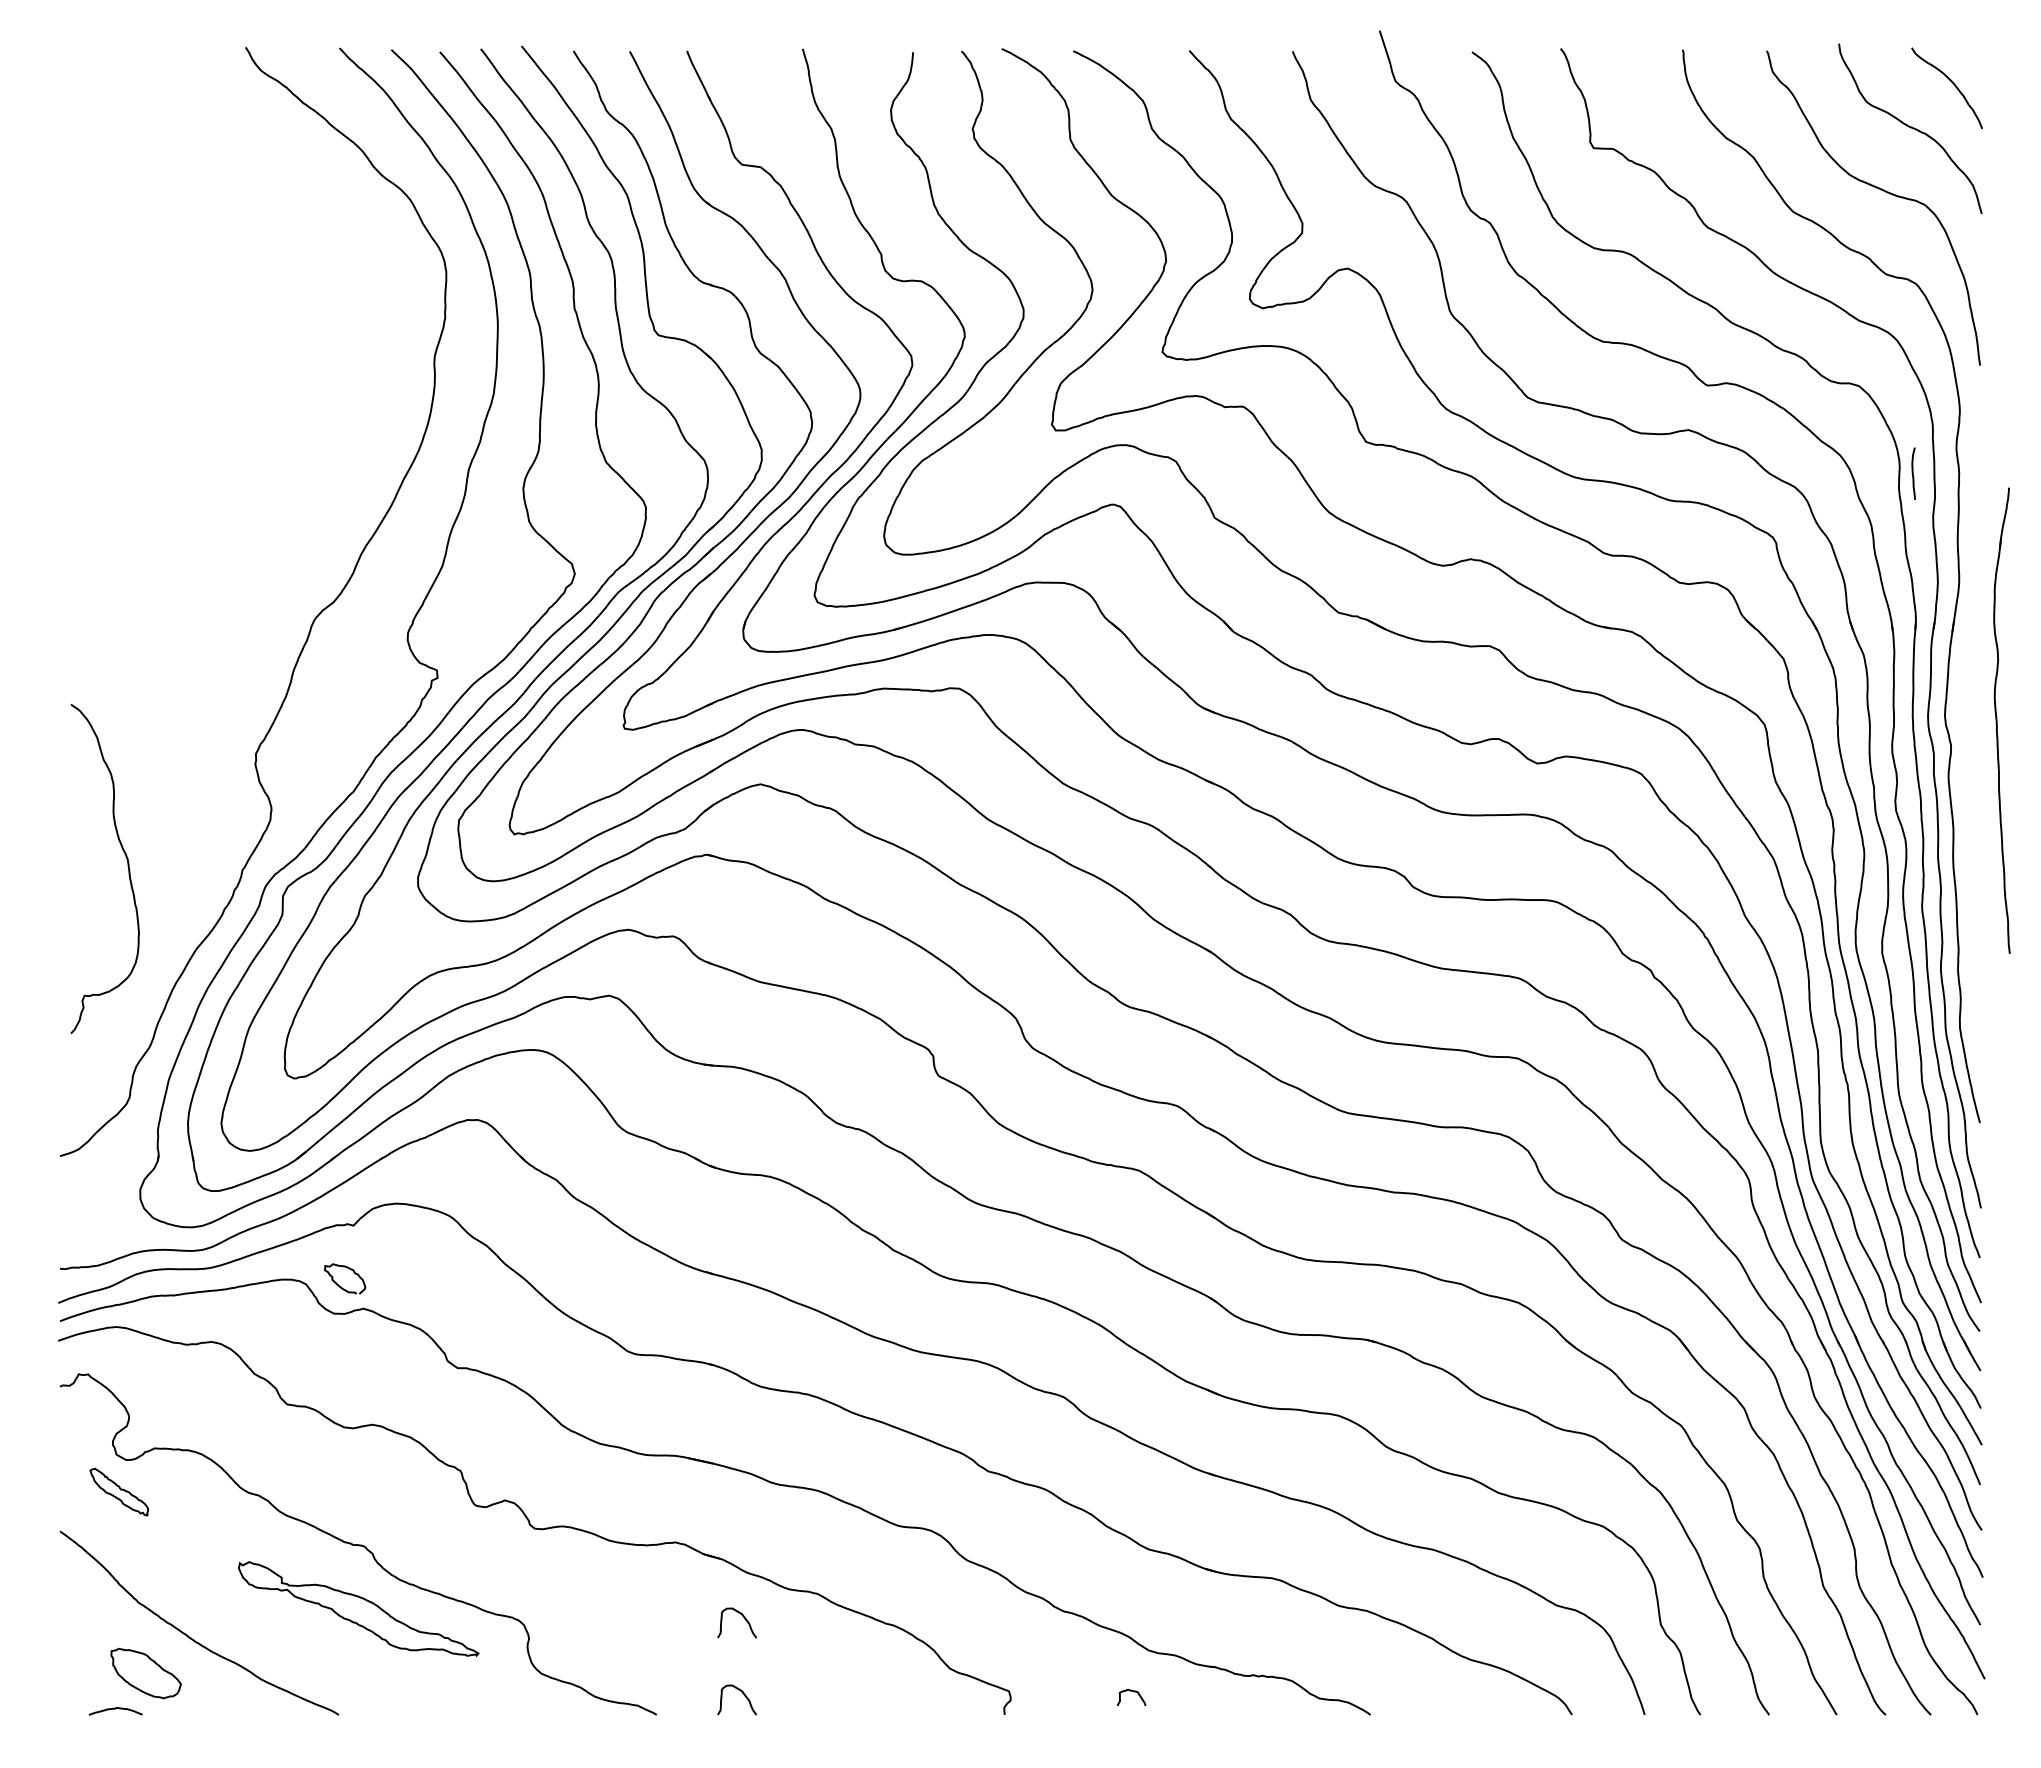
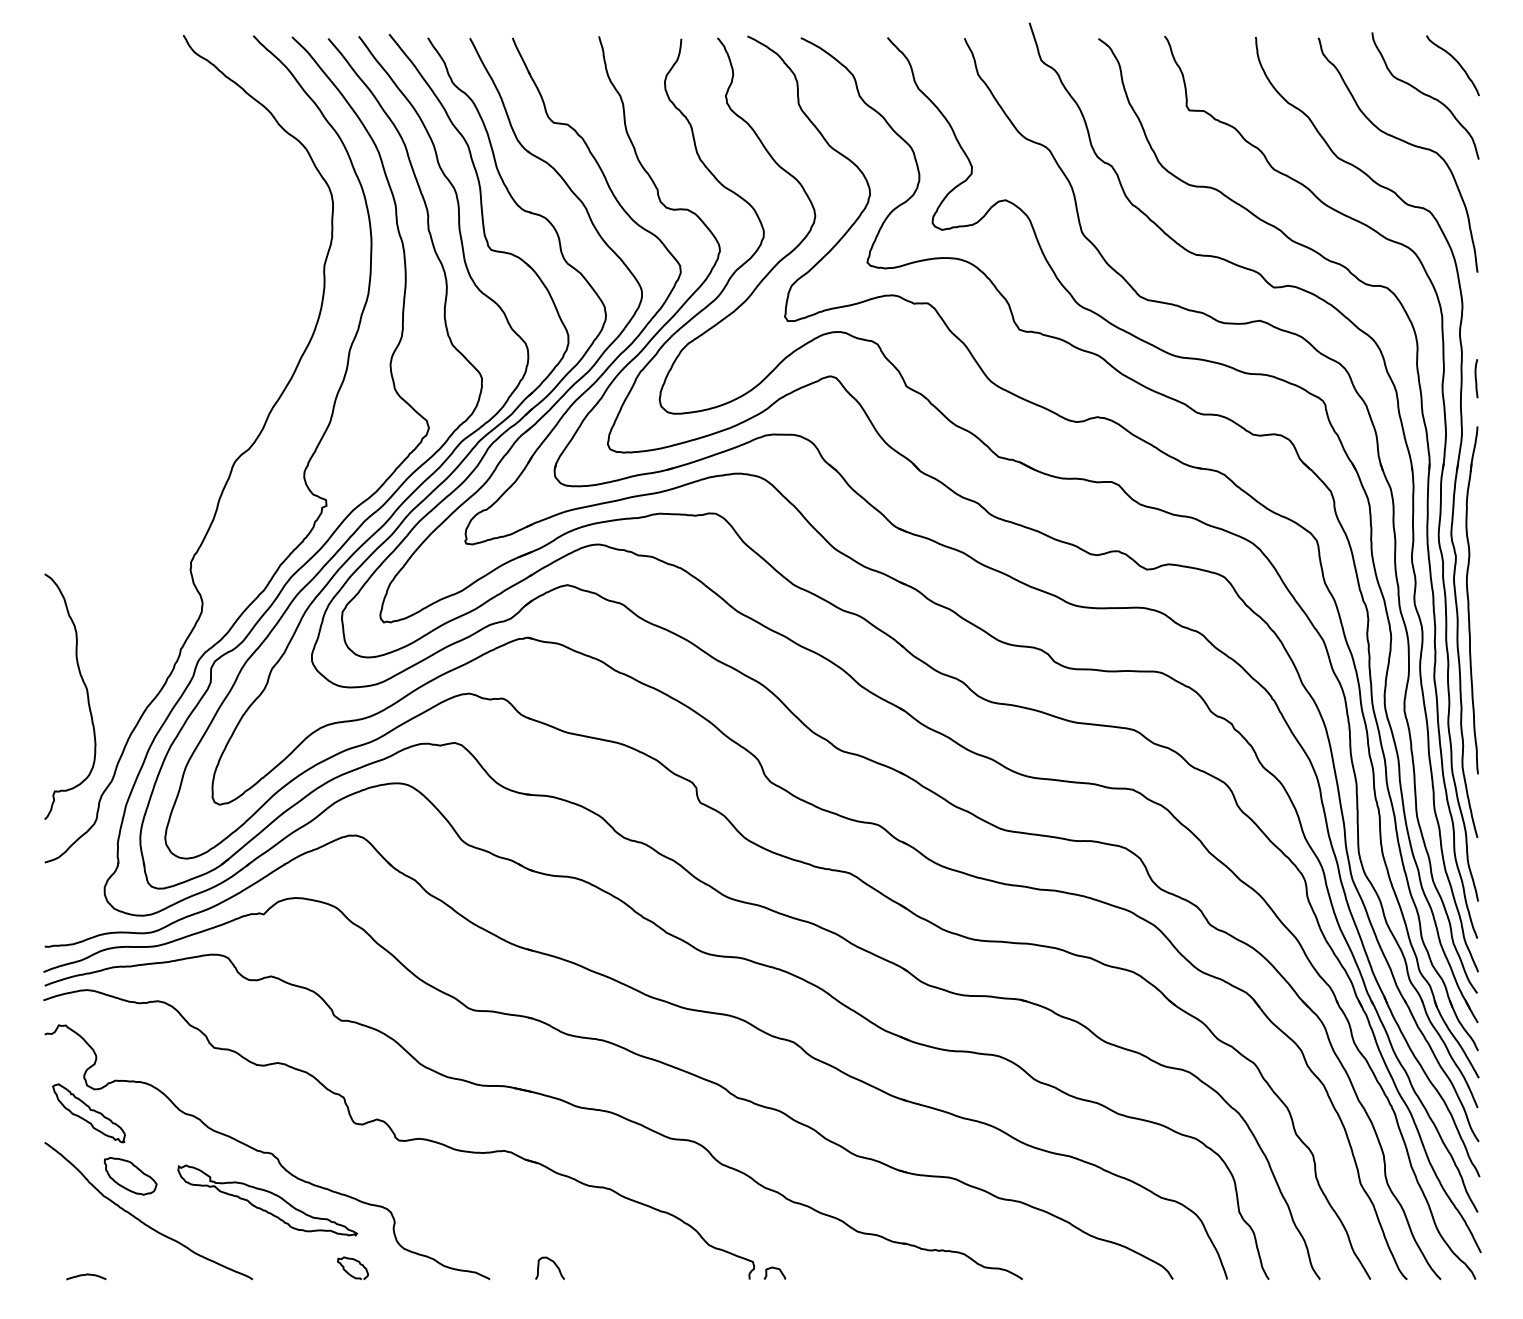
curve: (1913, 473) -> (1476, 378), moved
part: (2001, 720) -> (1471, 600), moved
curve: (127, 866) -> (86, 694), moved
curve: (341, 1286) -> (350, 1273), moved
part: (119, 1491) -> (89, 1112), size x1.67
curve: (742, 1616) -> (554, 1206), removed
part: (145, 1673) -> (130, 1176), moved
curve: (1134, 1692) -> (777, 1269), moved

